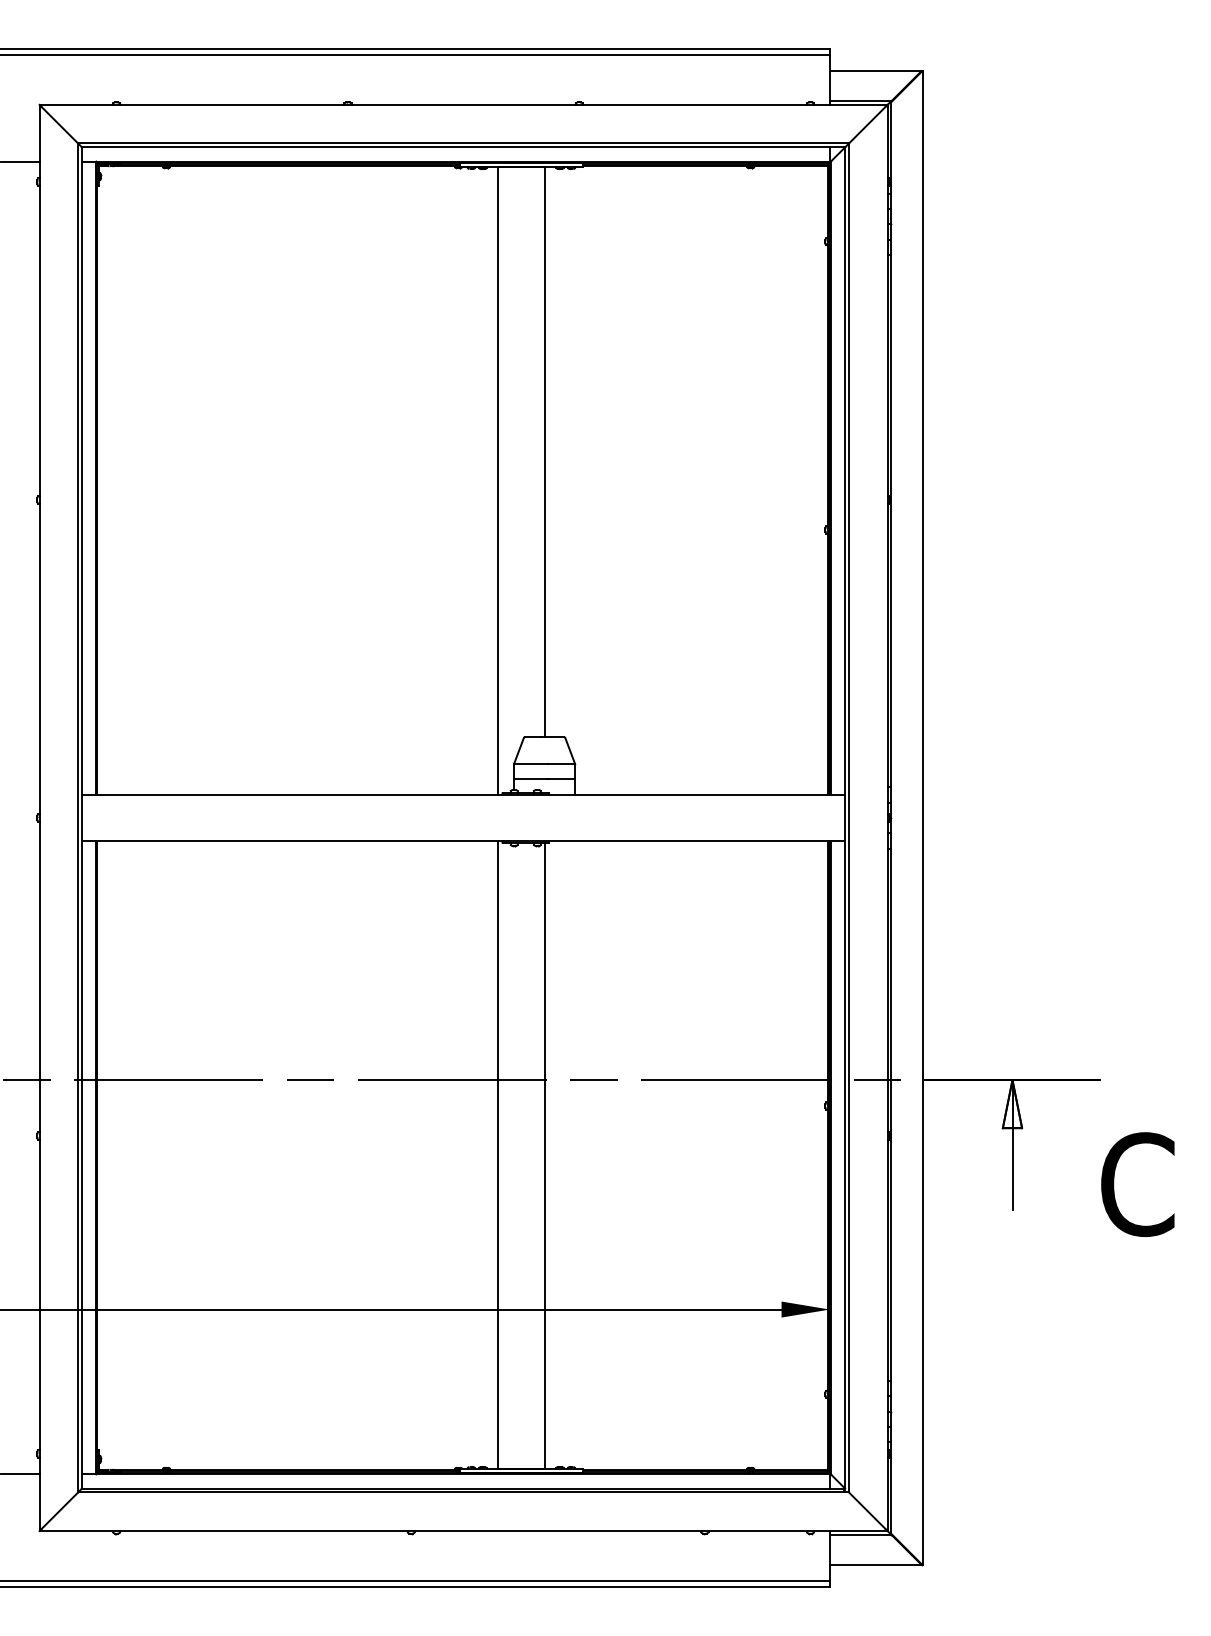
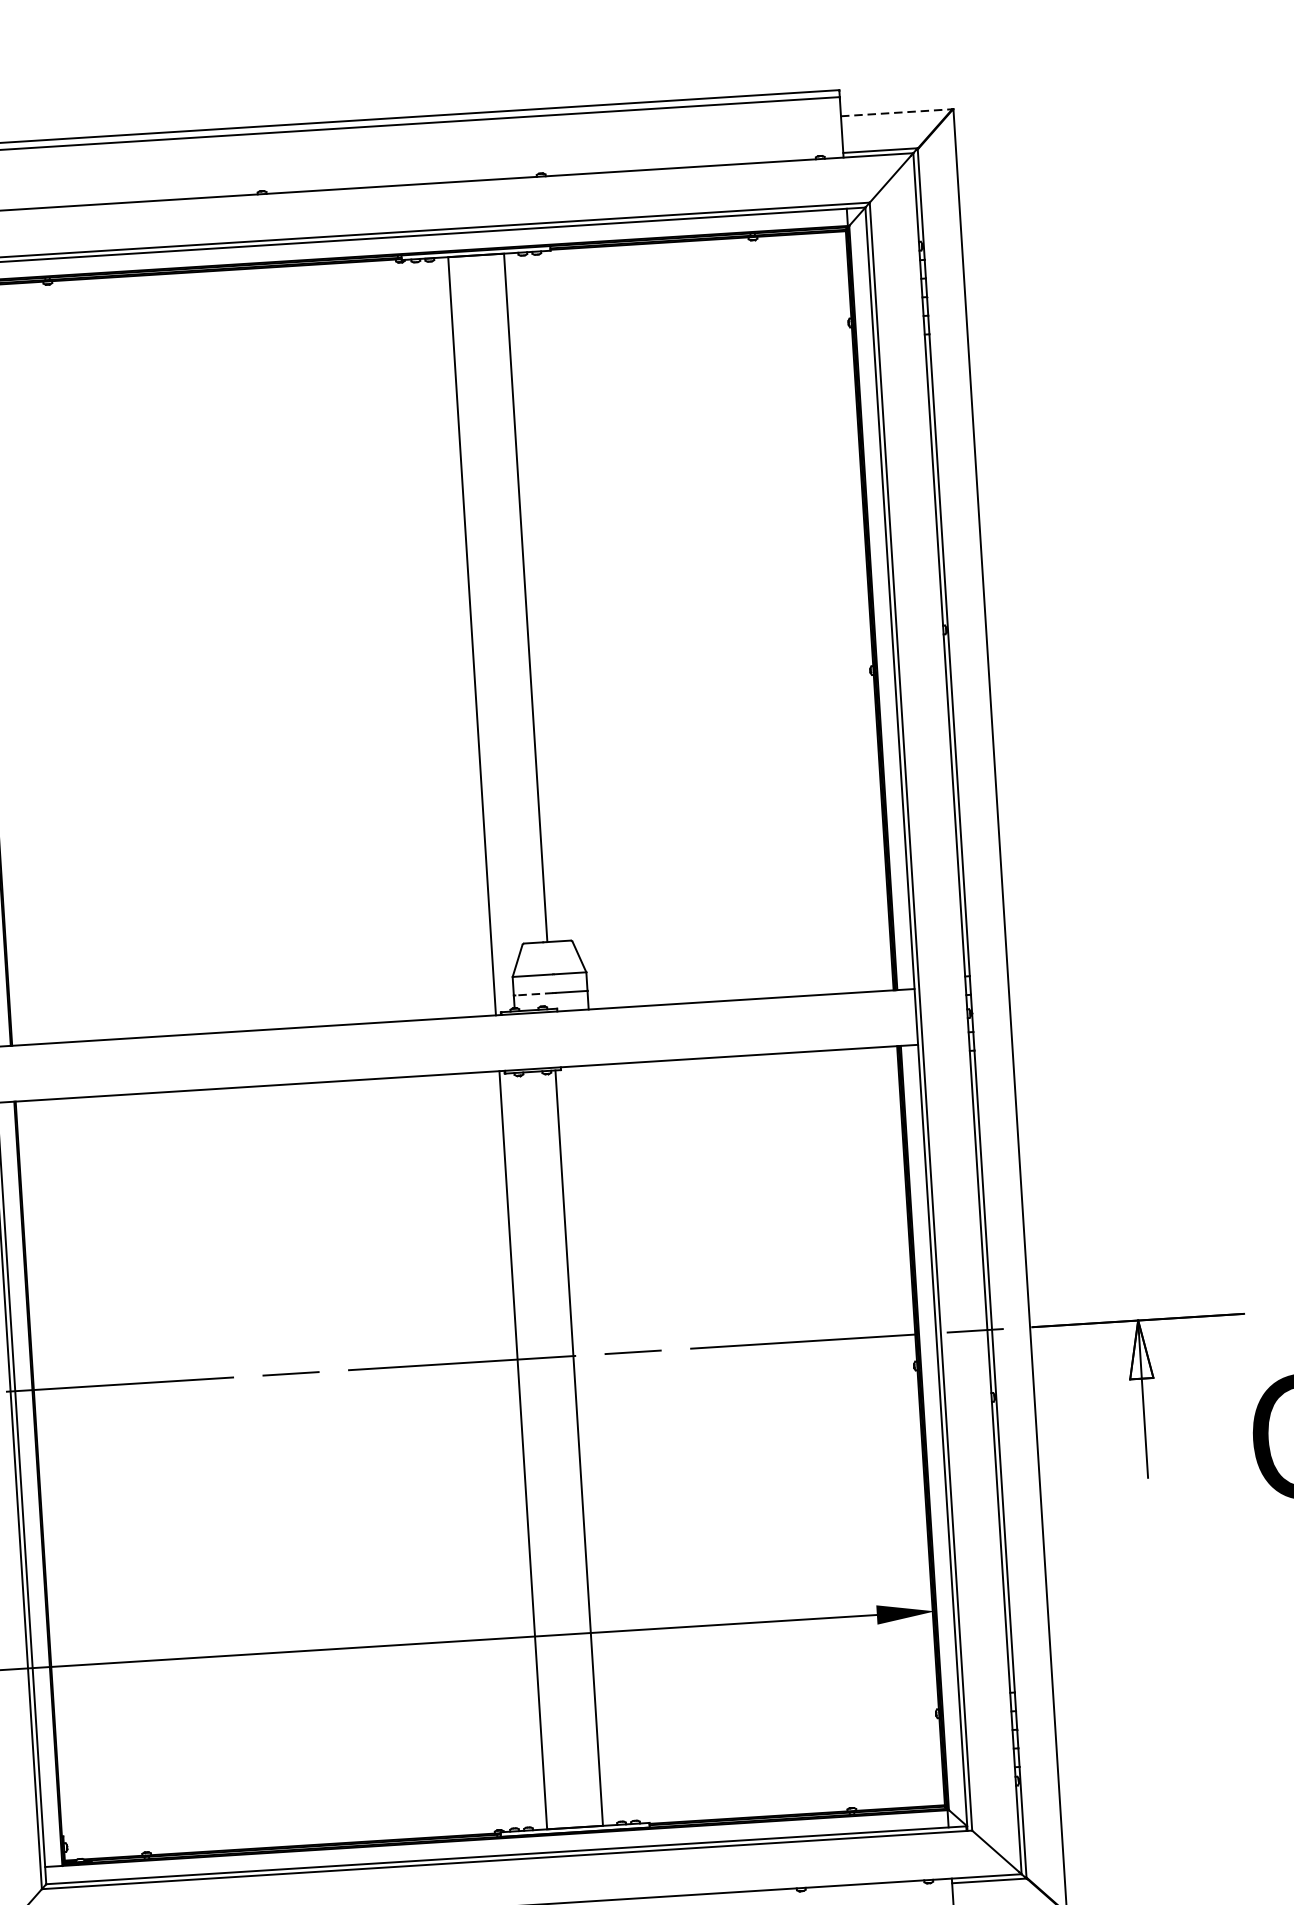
line: (875, 70) -> (896, 112), solid -> dashed
line: (531, 779) -> (534, 994), solid -> dashed

